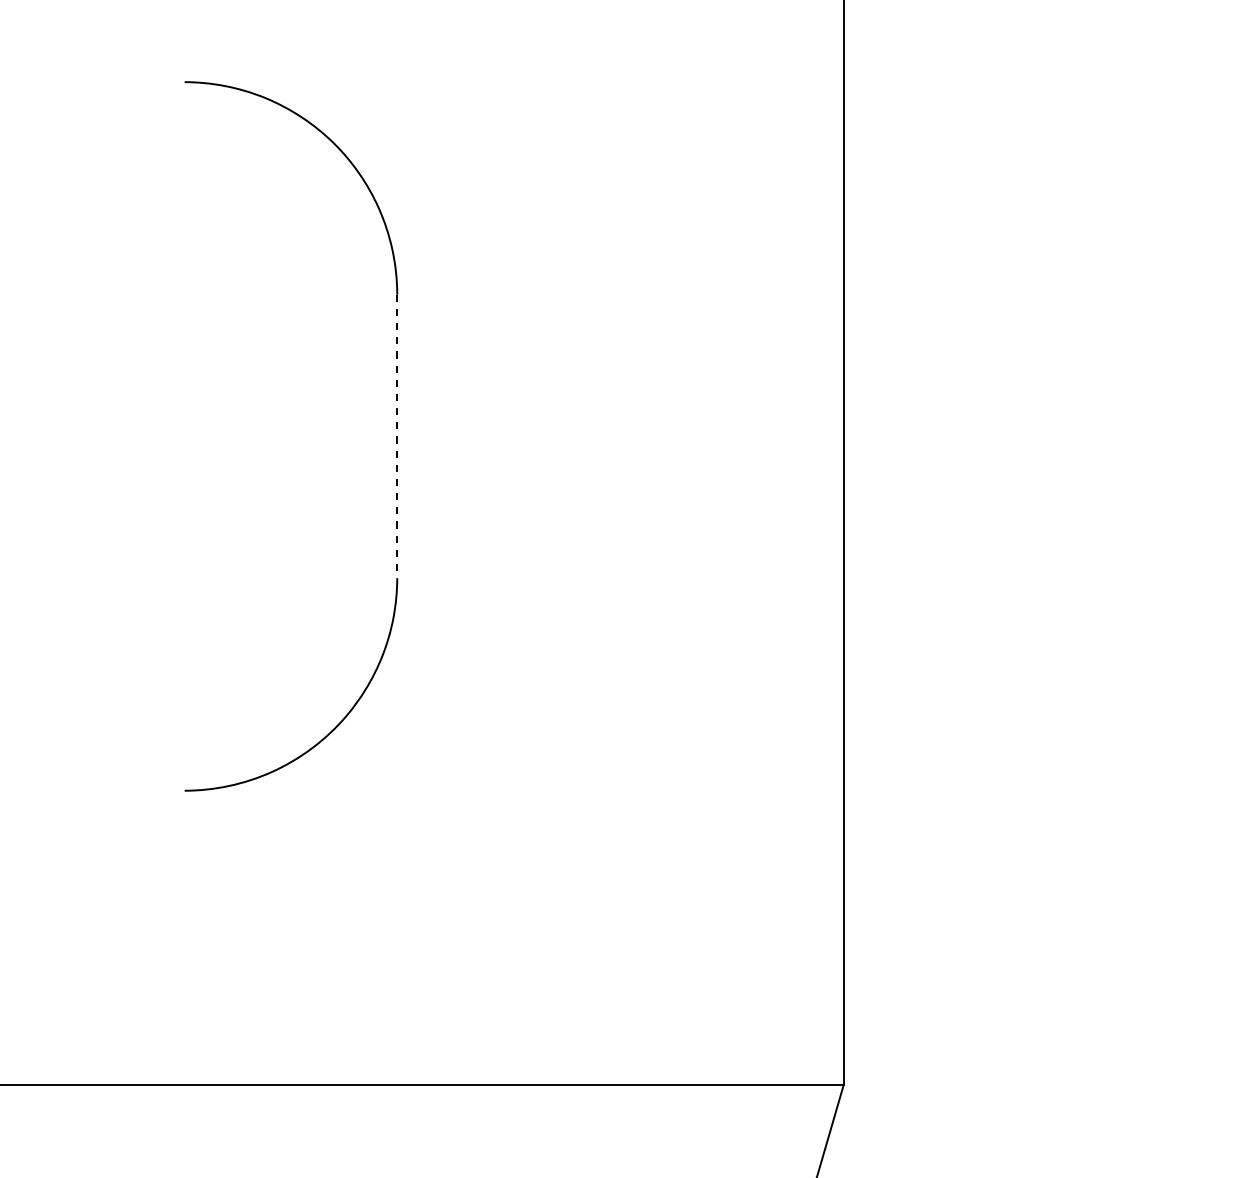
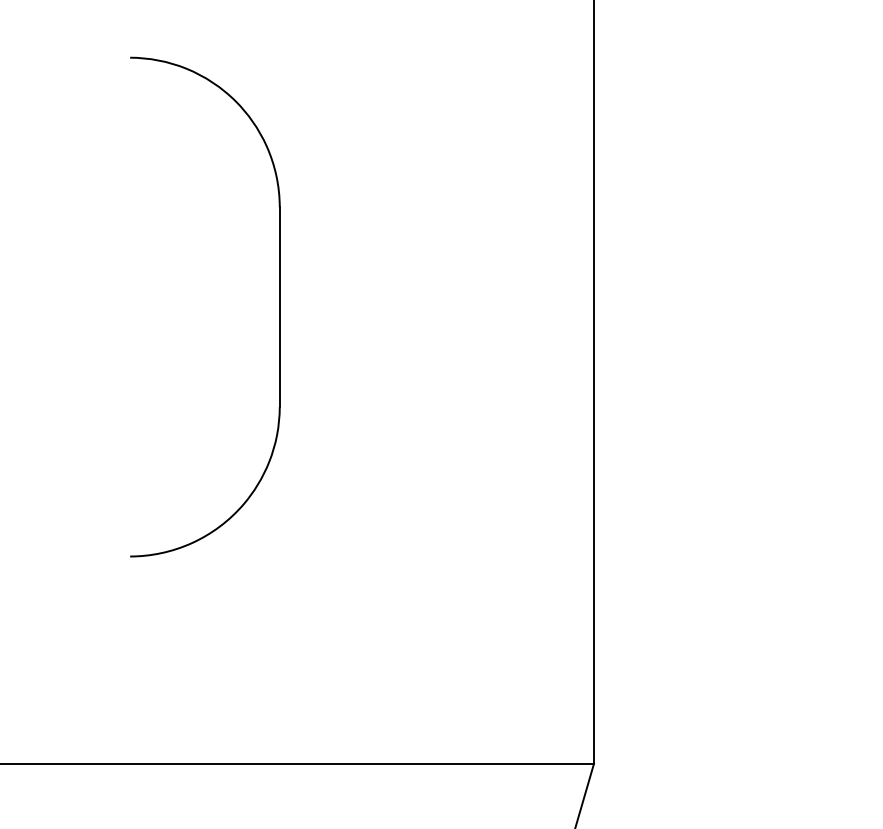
line: (397, 436) -> (279, 307), dashed -> solid

